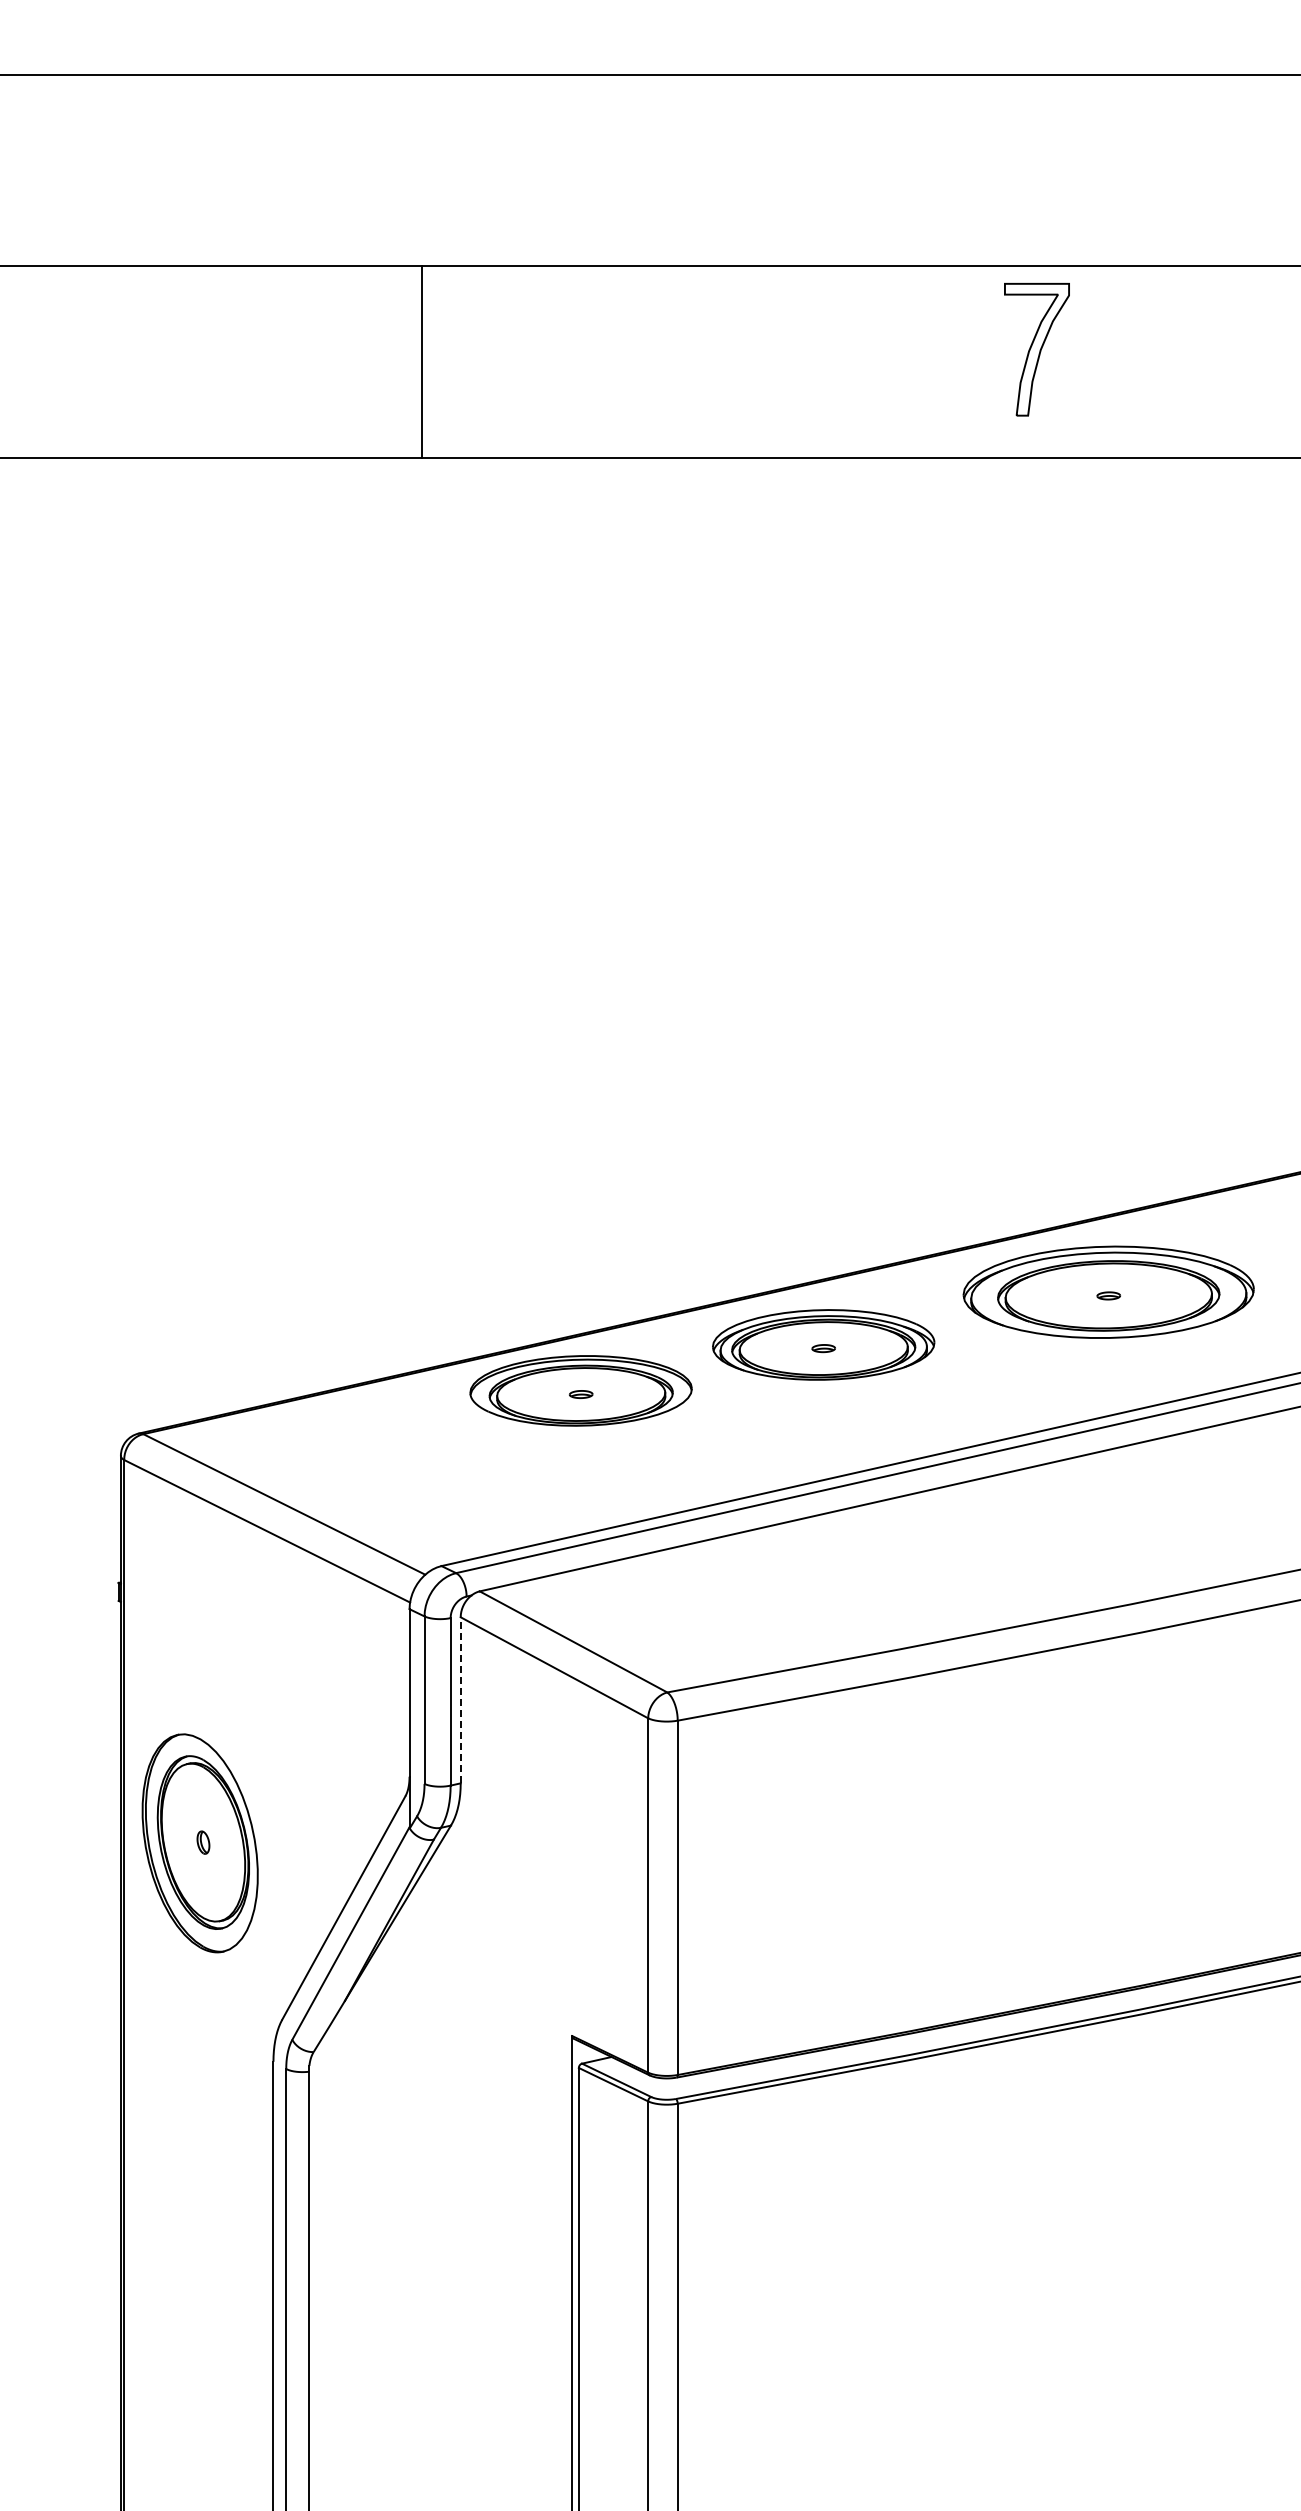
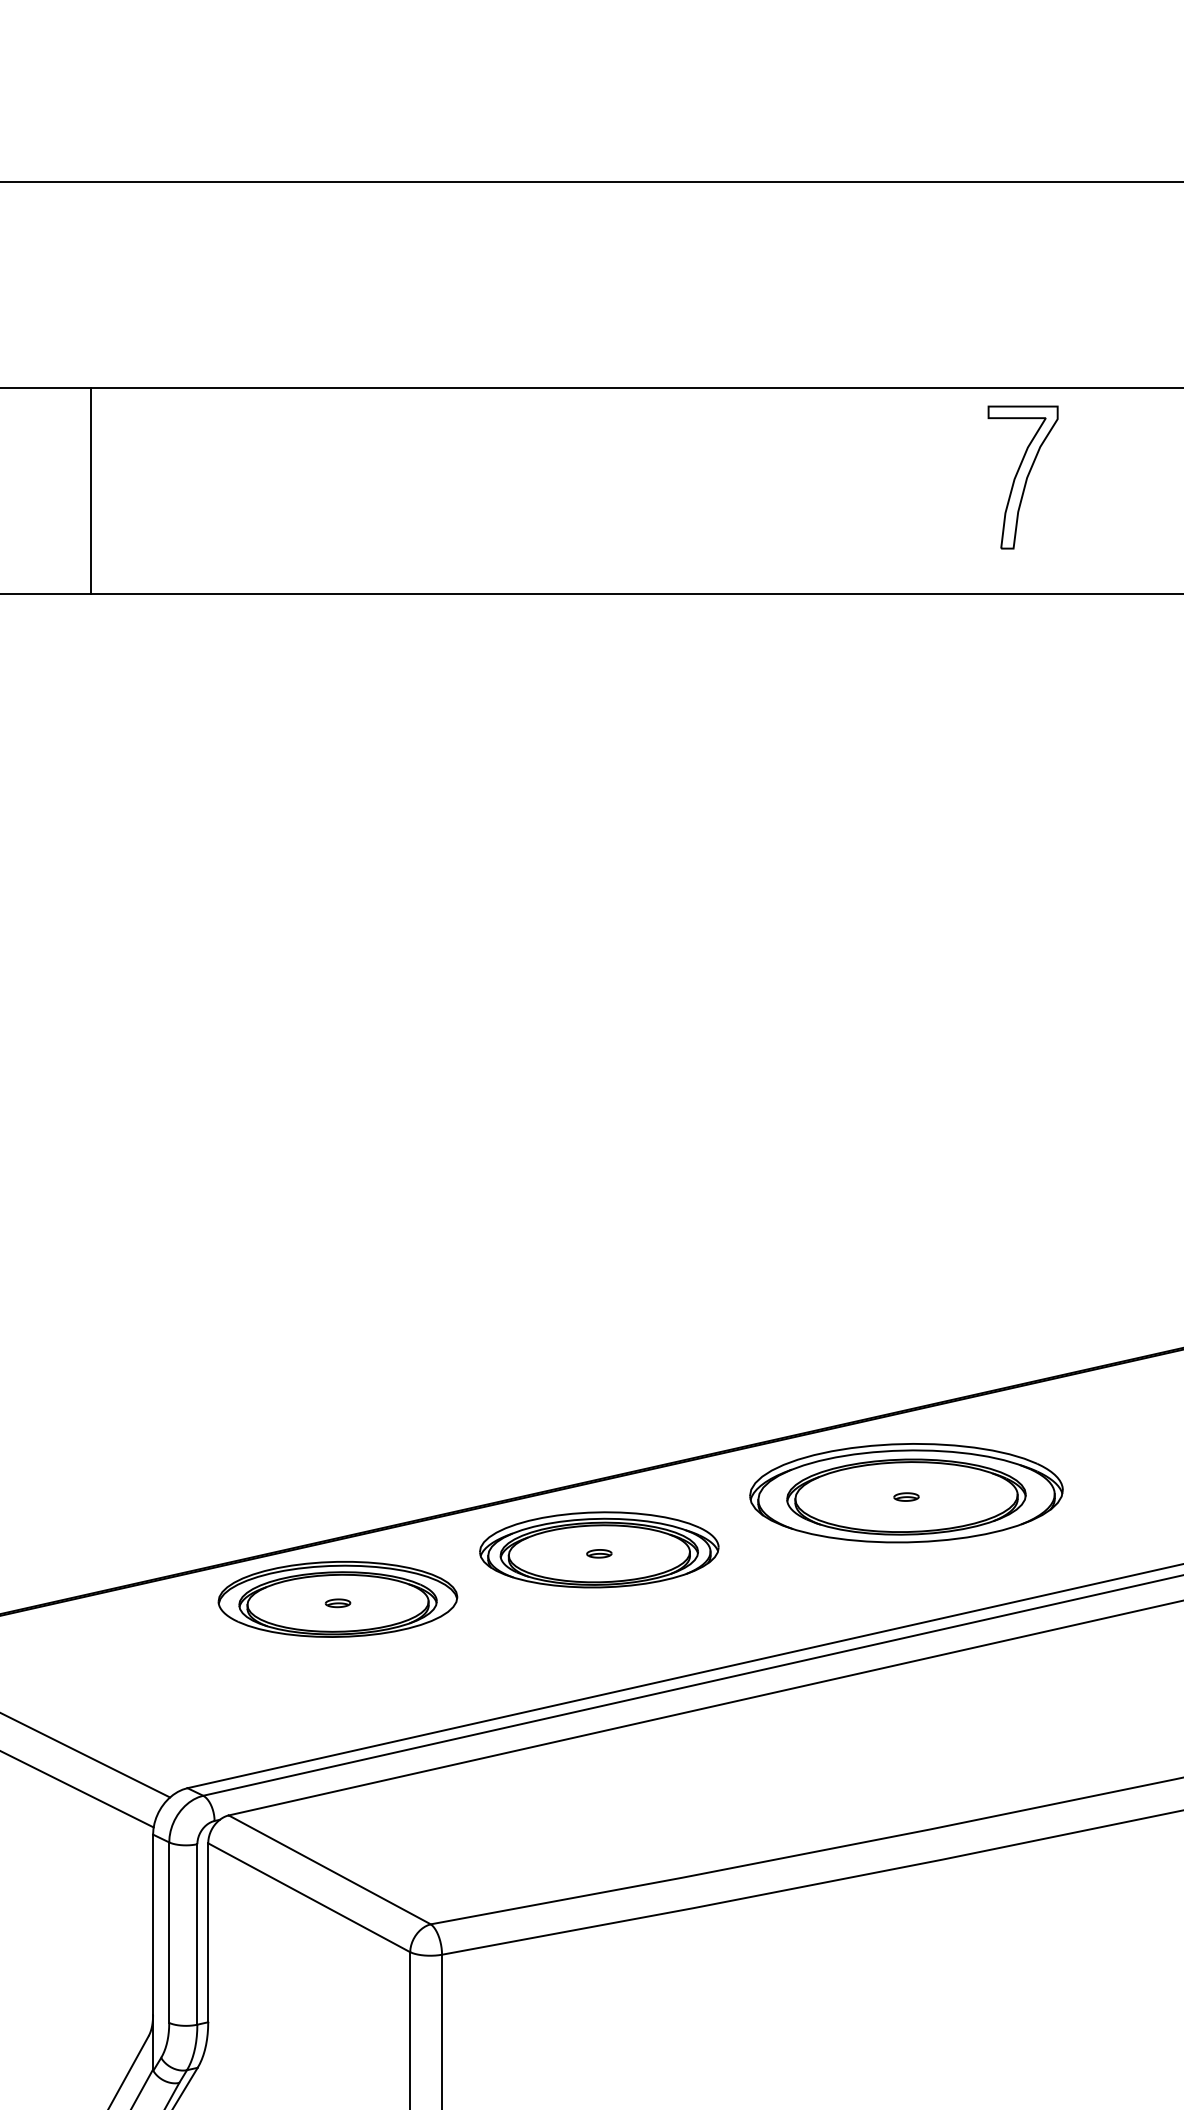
part: (1036, 349) -> (1022, 477), moved
line: (421, 361) -> (90, 490), moved
line: (460, 1699) -> (207, 1931), dashed -> solid

